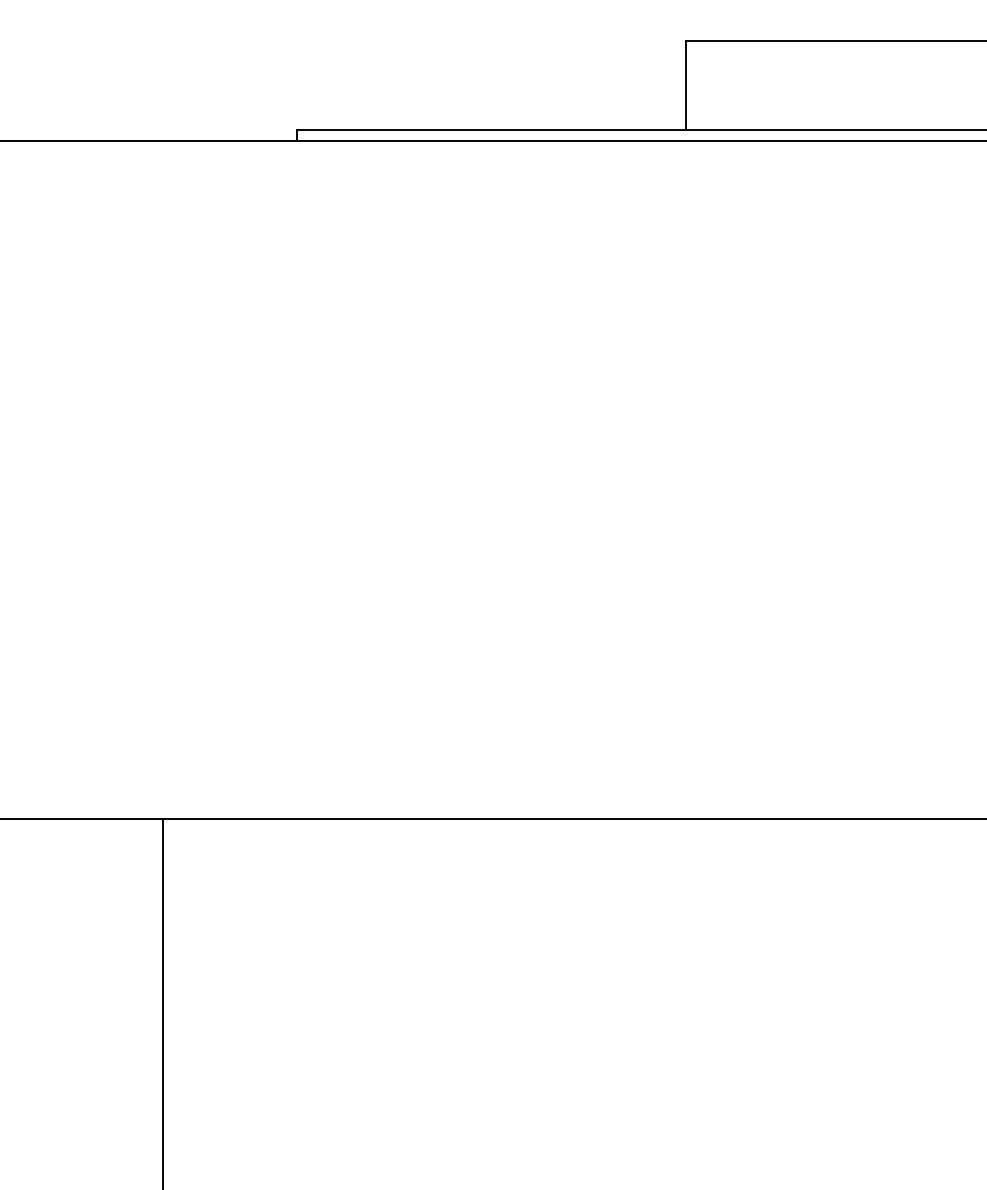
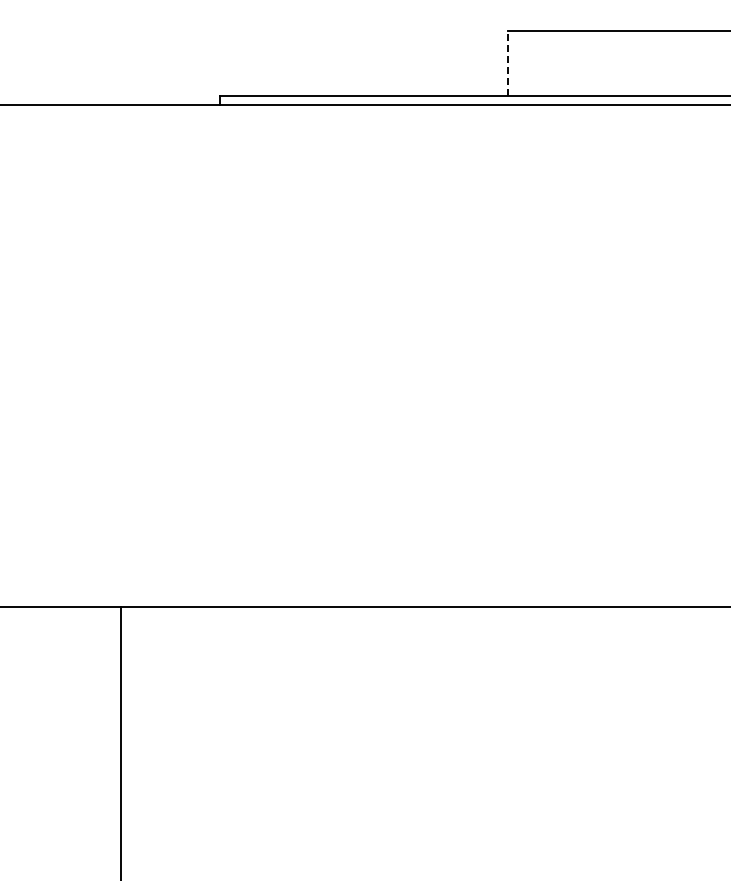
line: (685, 85) -> (507, 63), solid -> dashed

